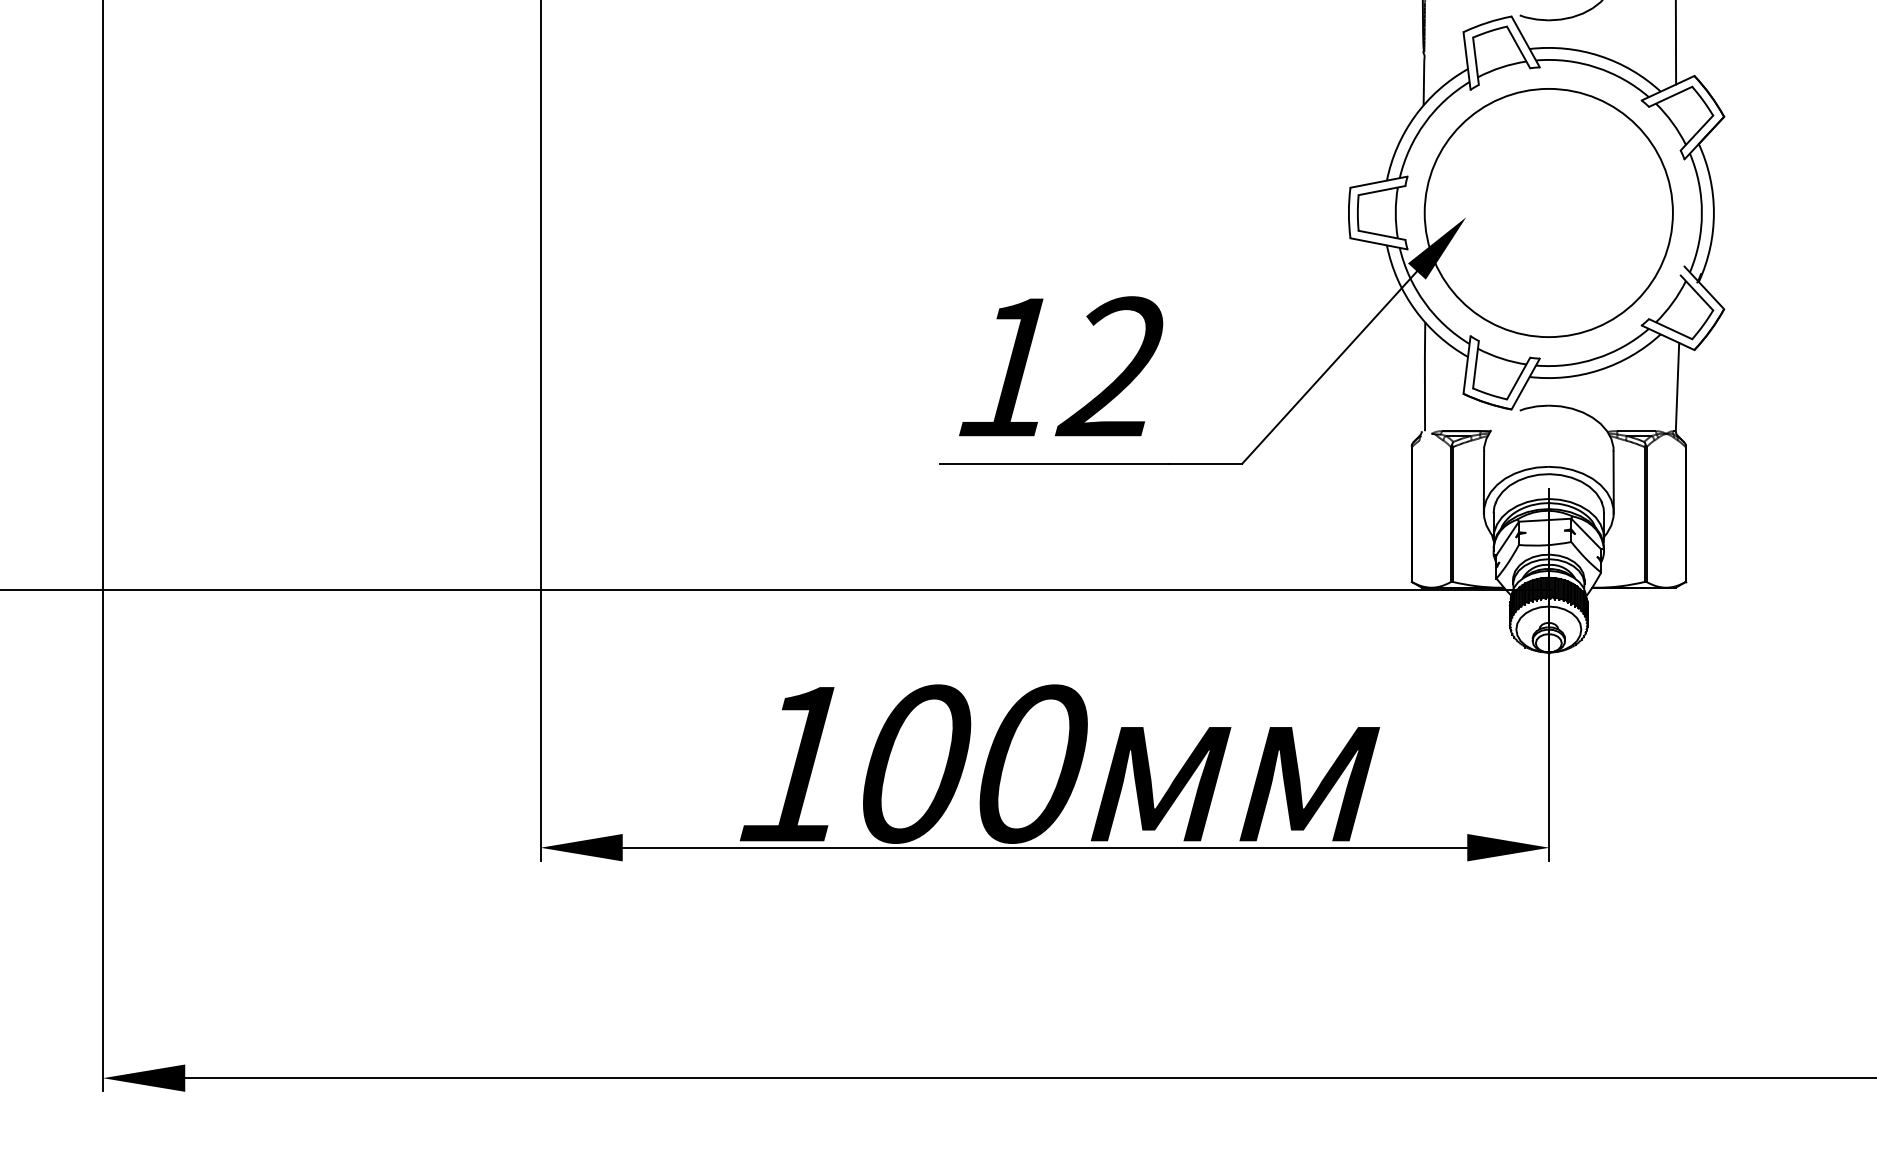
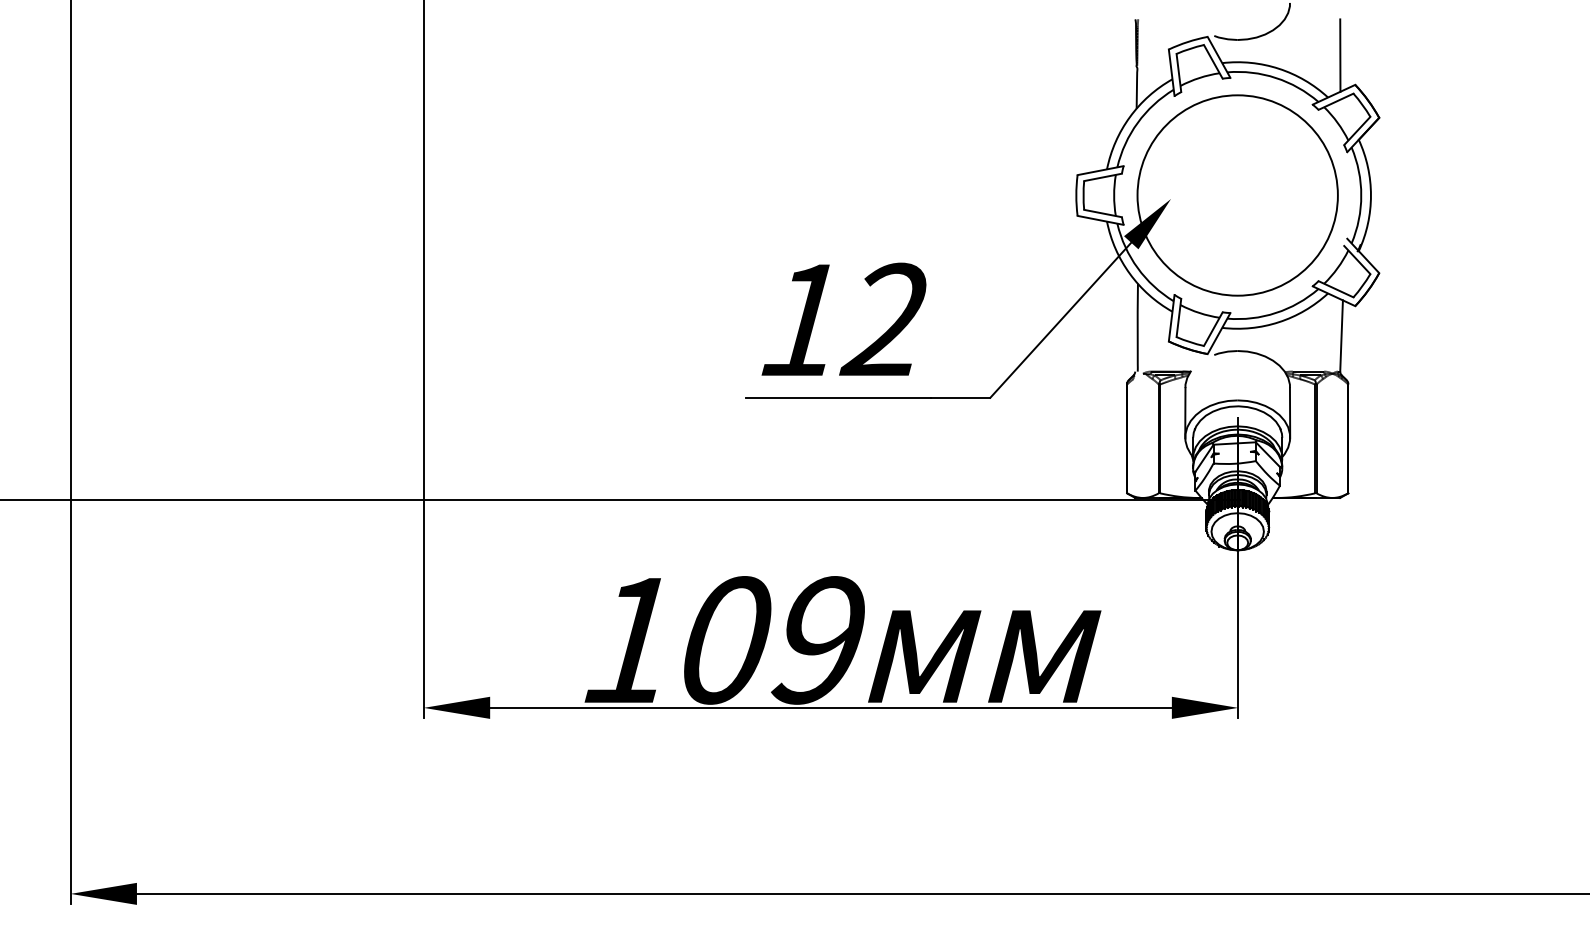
text: (1029, 764) -> (818, 640), 100 -> 109

